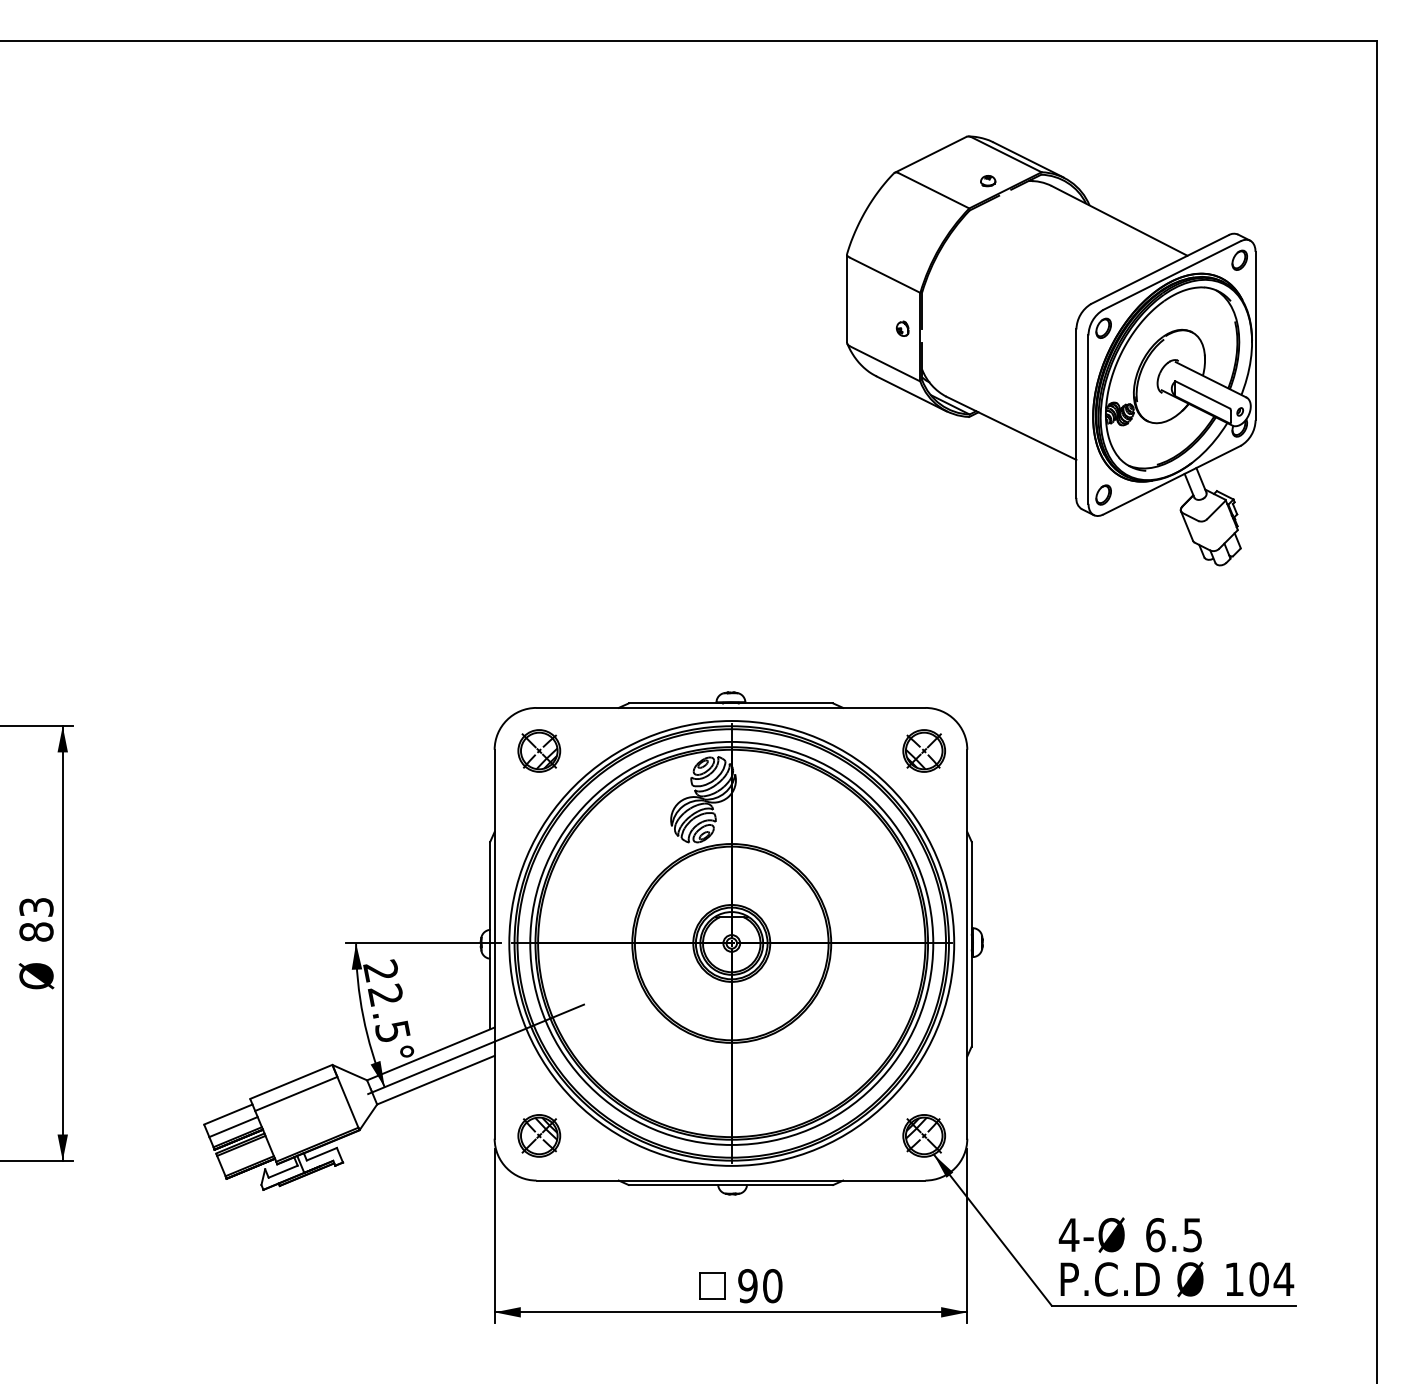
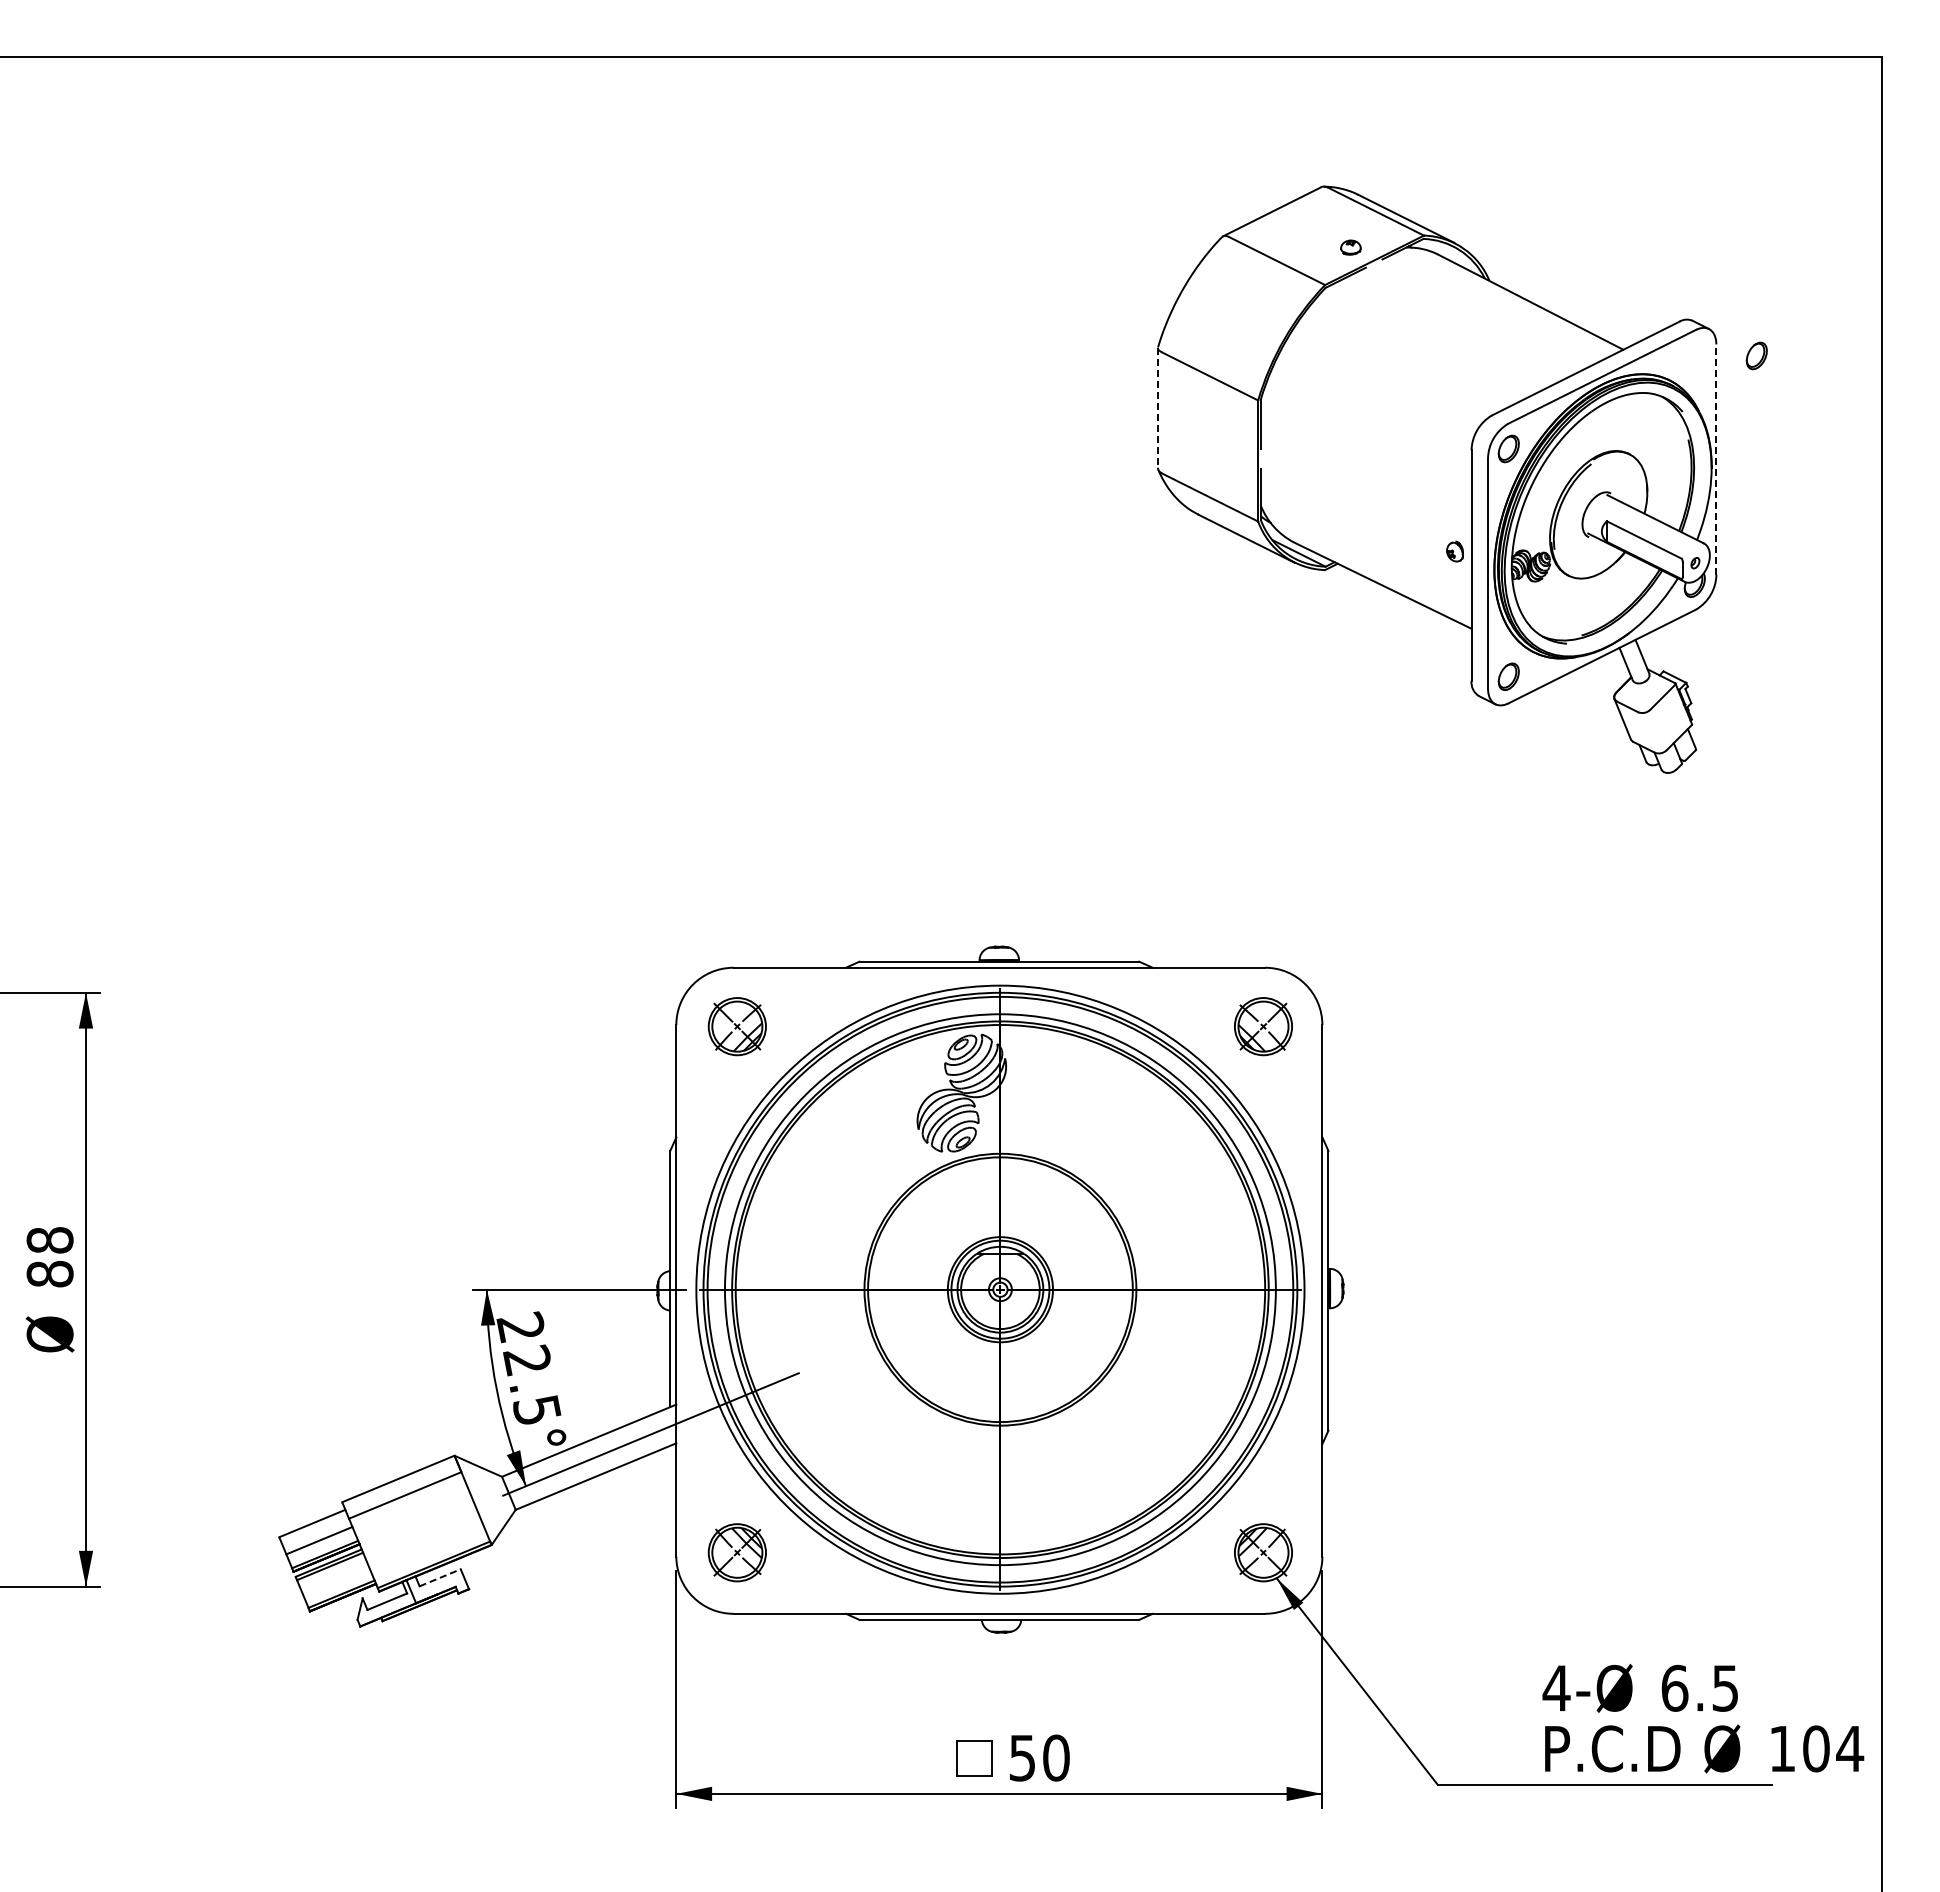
part: (1239, 259) -> (1756, 355), moved
line: (846, 298) -> (1157, 407), solid -> dashed
part: (902, 328) -> (1454, 551), moved
line: (1255, 336) -> (1716, 459), solid -> dashed
text: (36, 907) -> (49, 1240), 83 -> 88
line: (322, 1154) -> (440, 1577), solid -> dashed
text: (1176, 1257) -> (1703, 1718), moved
text: (747, 1285) -> (1022, 1757), 90 -> 50

